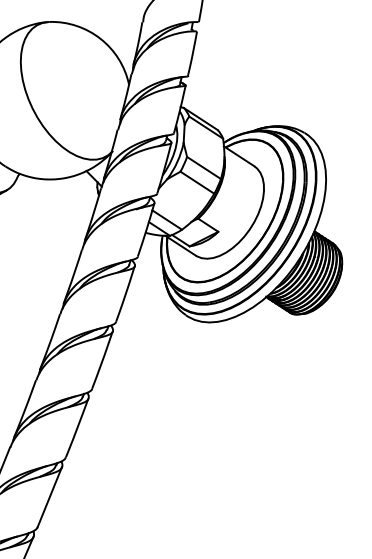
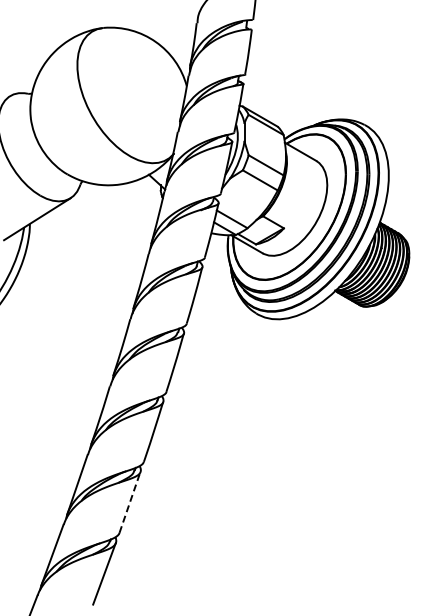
line: (50, 496) -> (130, 501), solid -> dashed

